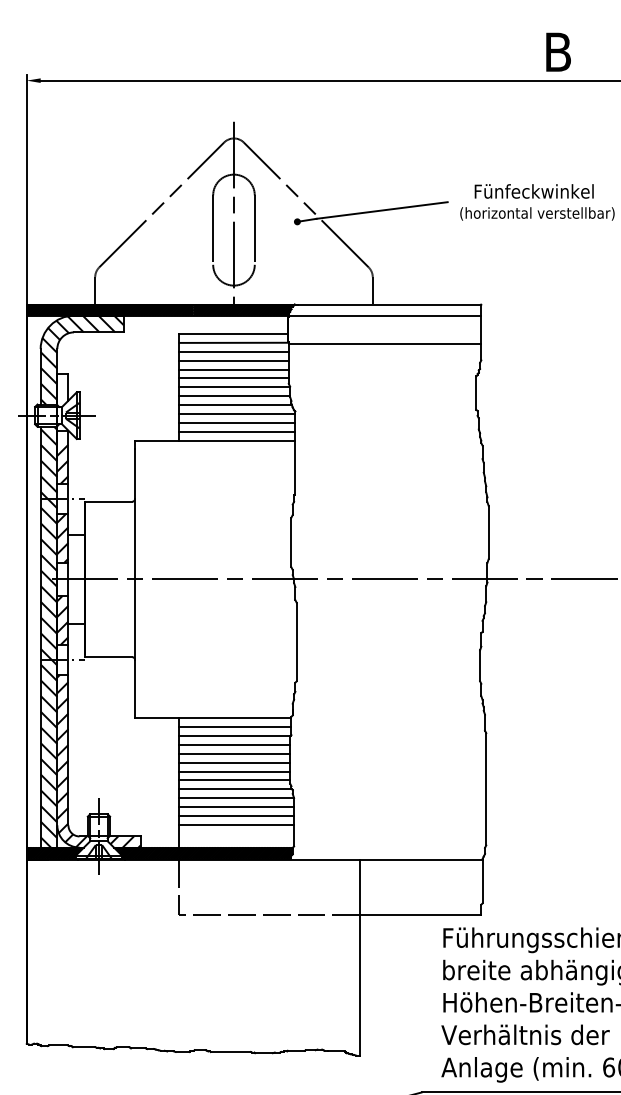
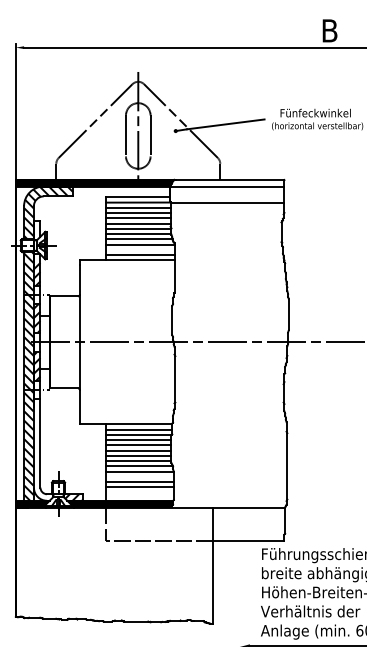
line: (237, 422) -> (140, 249), removed
hatch: (71, 760) -> (42, 449), removed
line: (236, 806) -> (139, 476), removed

